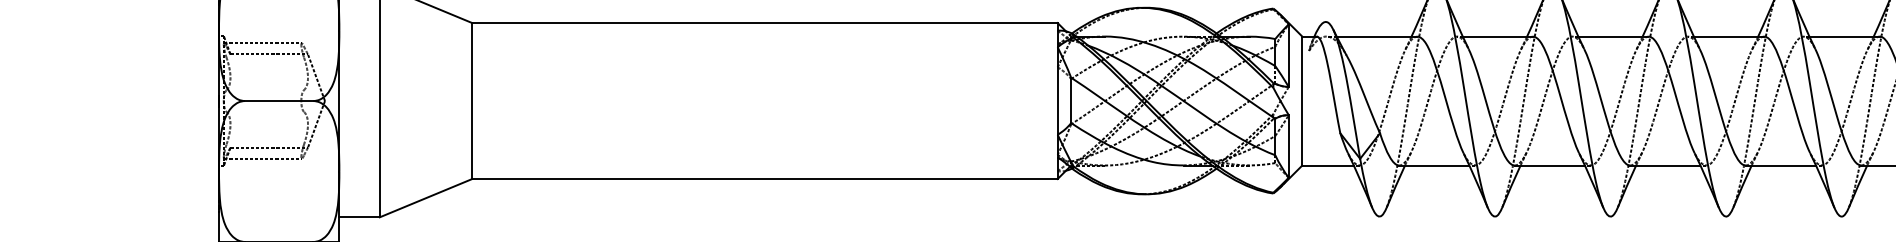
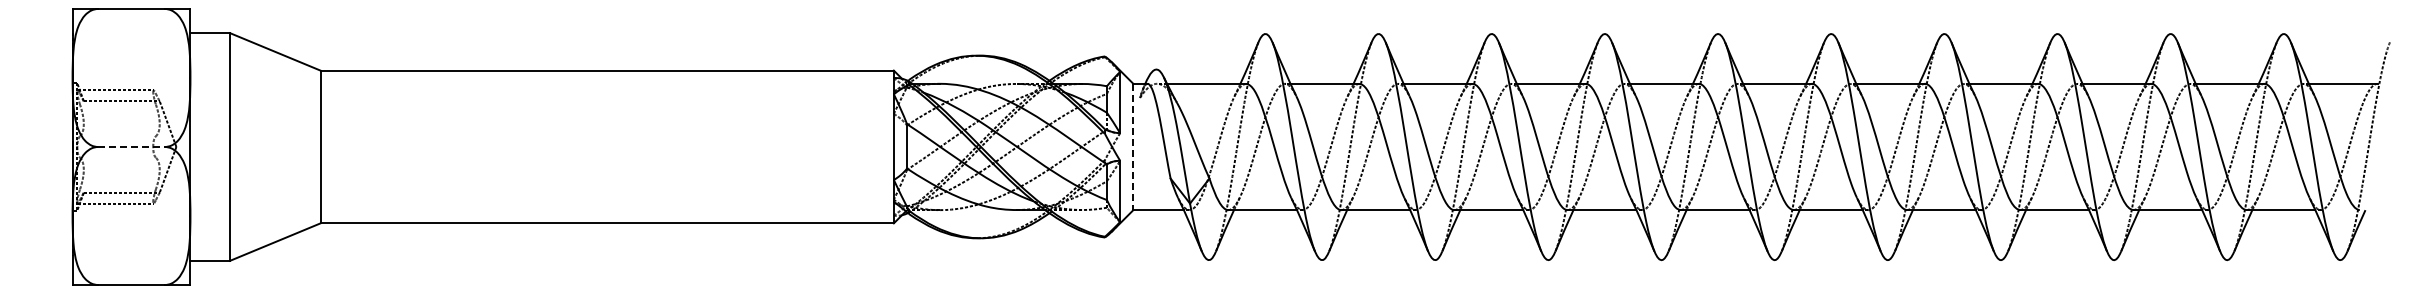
line: (280, 100) -> (132, 146), solid -> dashed
line: (1302, 101) -> (1133, 147), solid -> dashed

